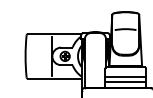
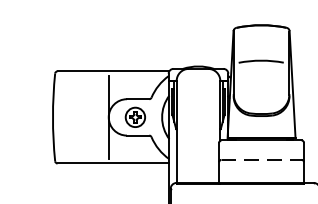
line: (126, 76) -> (263, 159), solid -> dashed
line: (125, 82) -> (260, 171), removed

